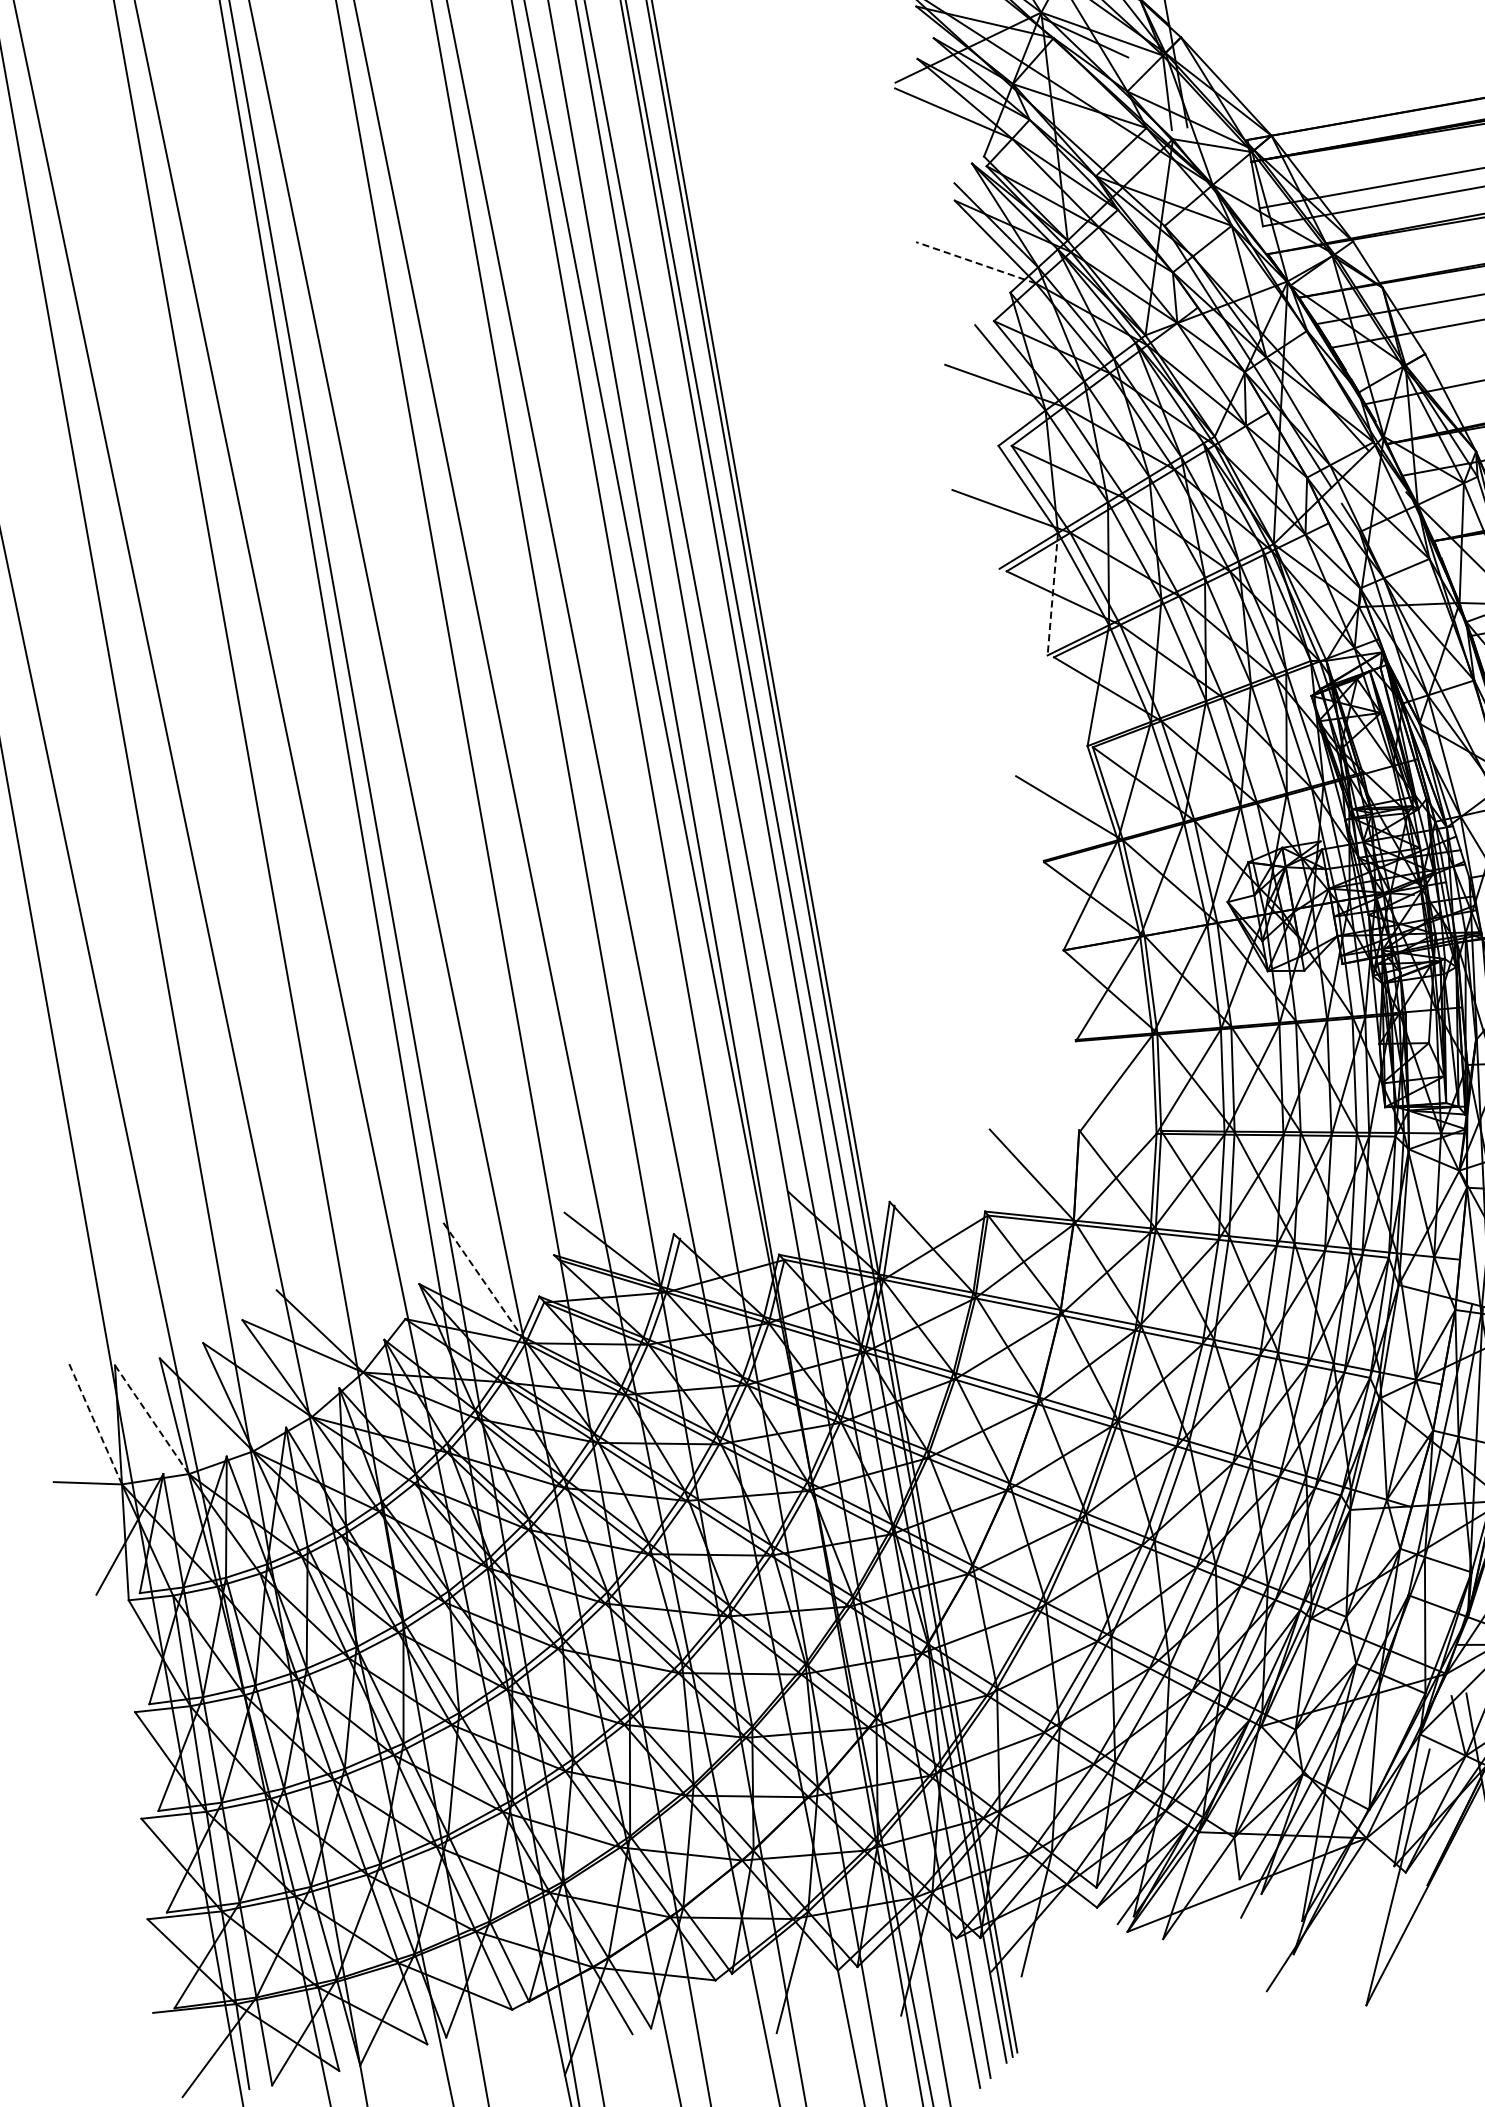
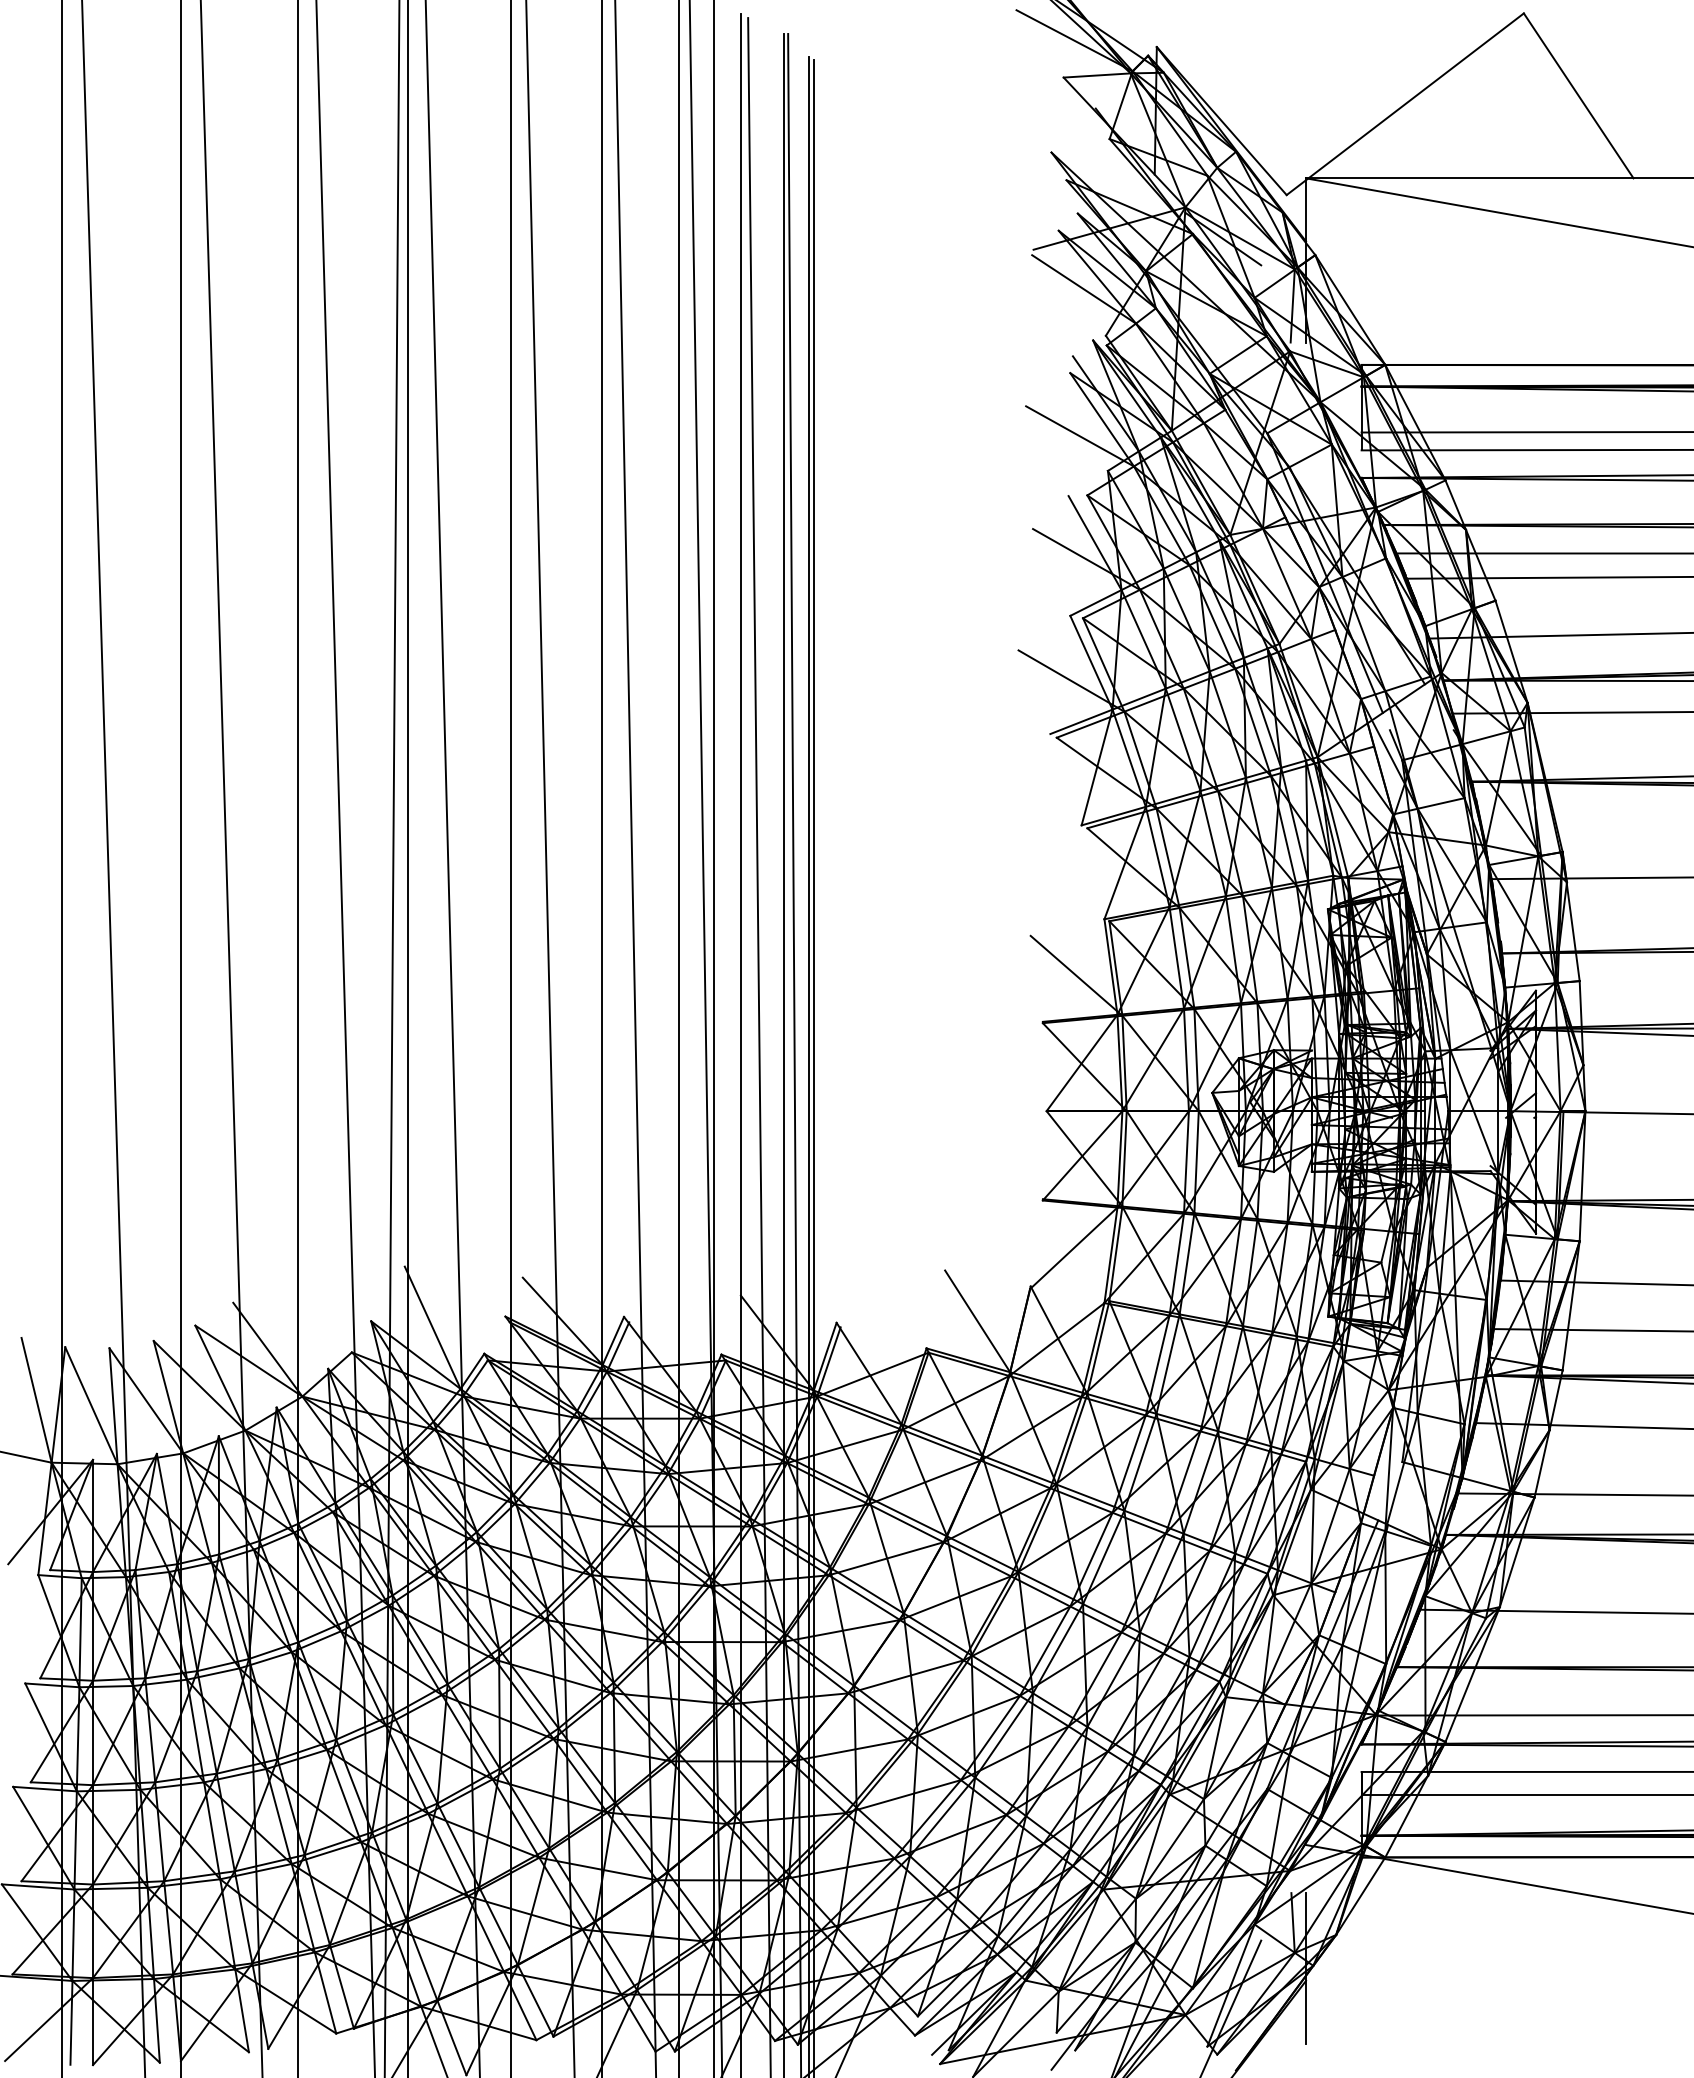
line: (976, 262) -> (1080, 436), dashed -> solid
line: (1053, 594) -> (1097, 767), dashed -> solid
line: (482, 1280) -> (432, 1328), dashed -> solid
line: (151, 1419) -> (91, 1405), dashed -> solid
line: (95, 1423) -> (36, 1399), dashed -> solid

